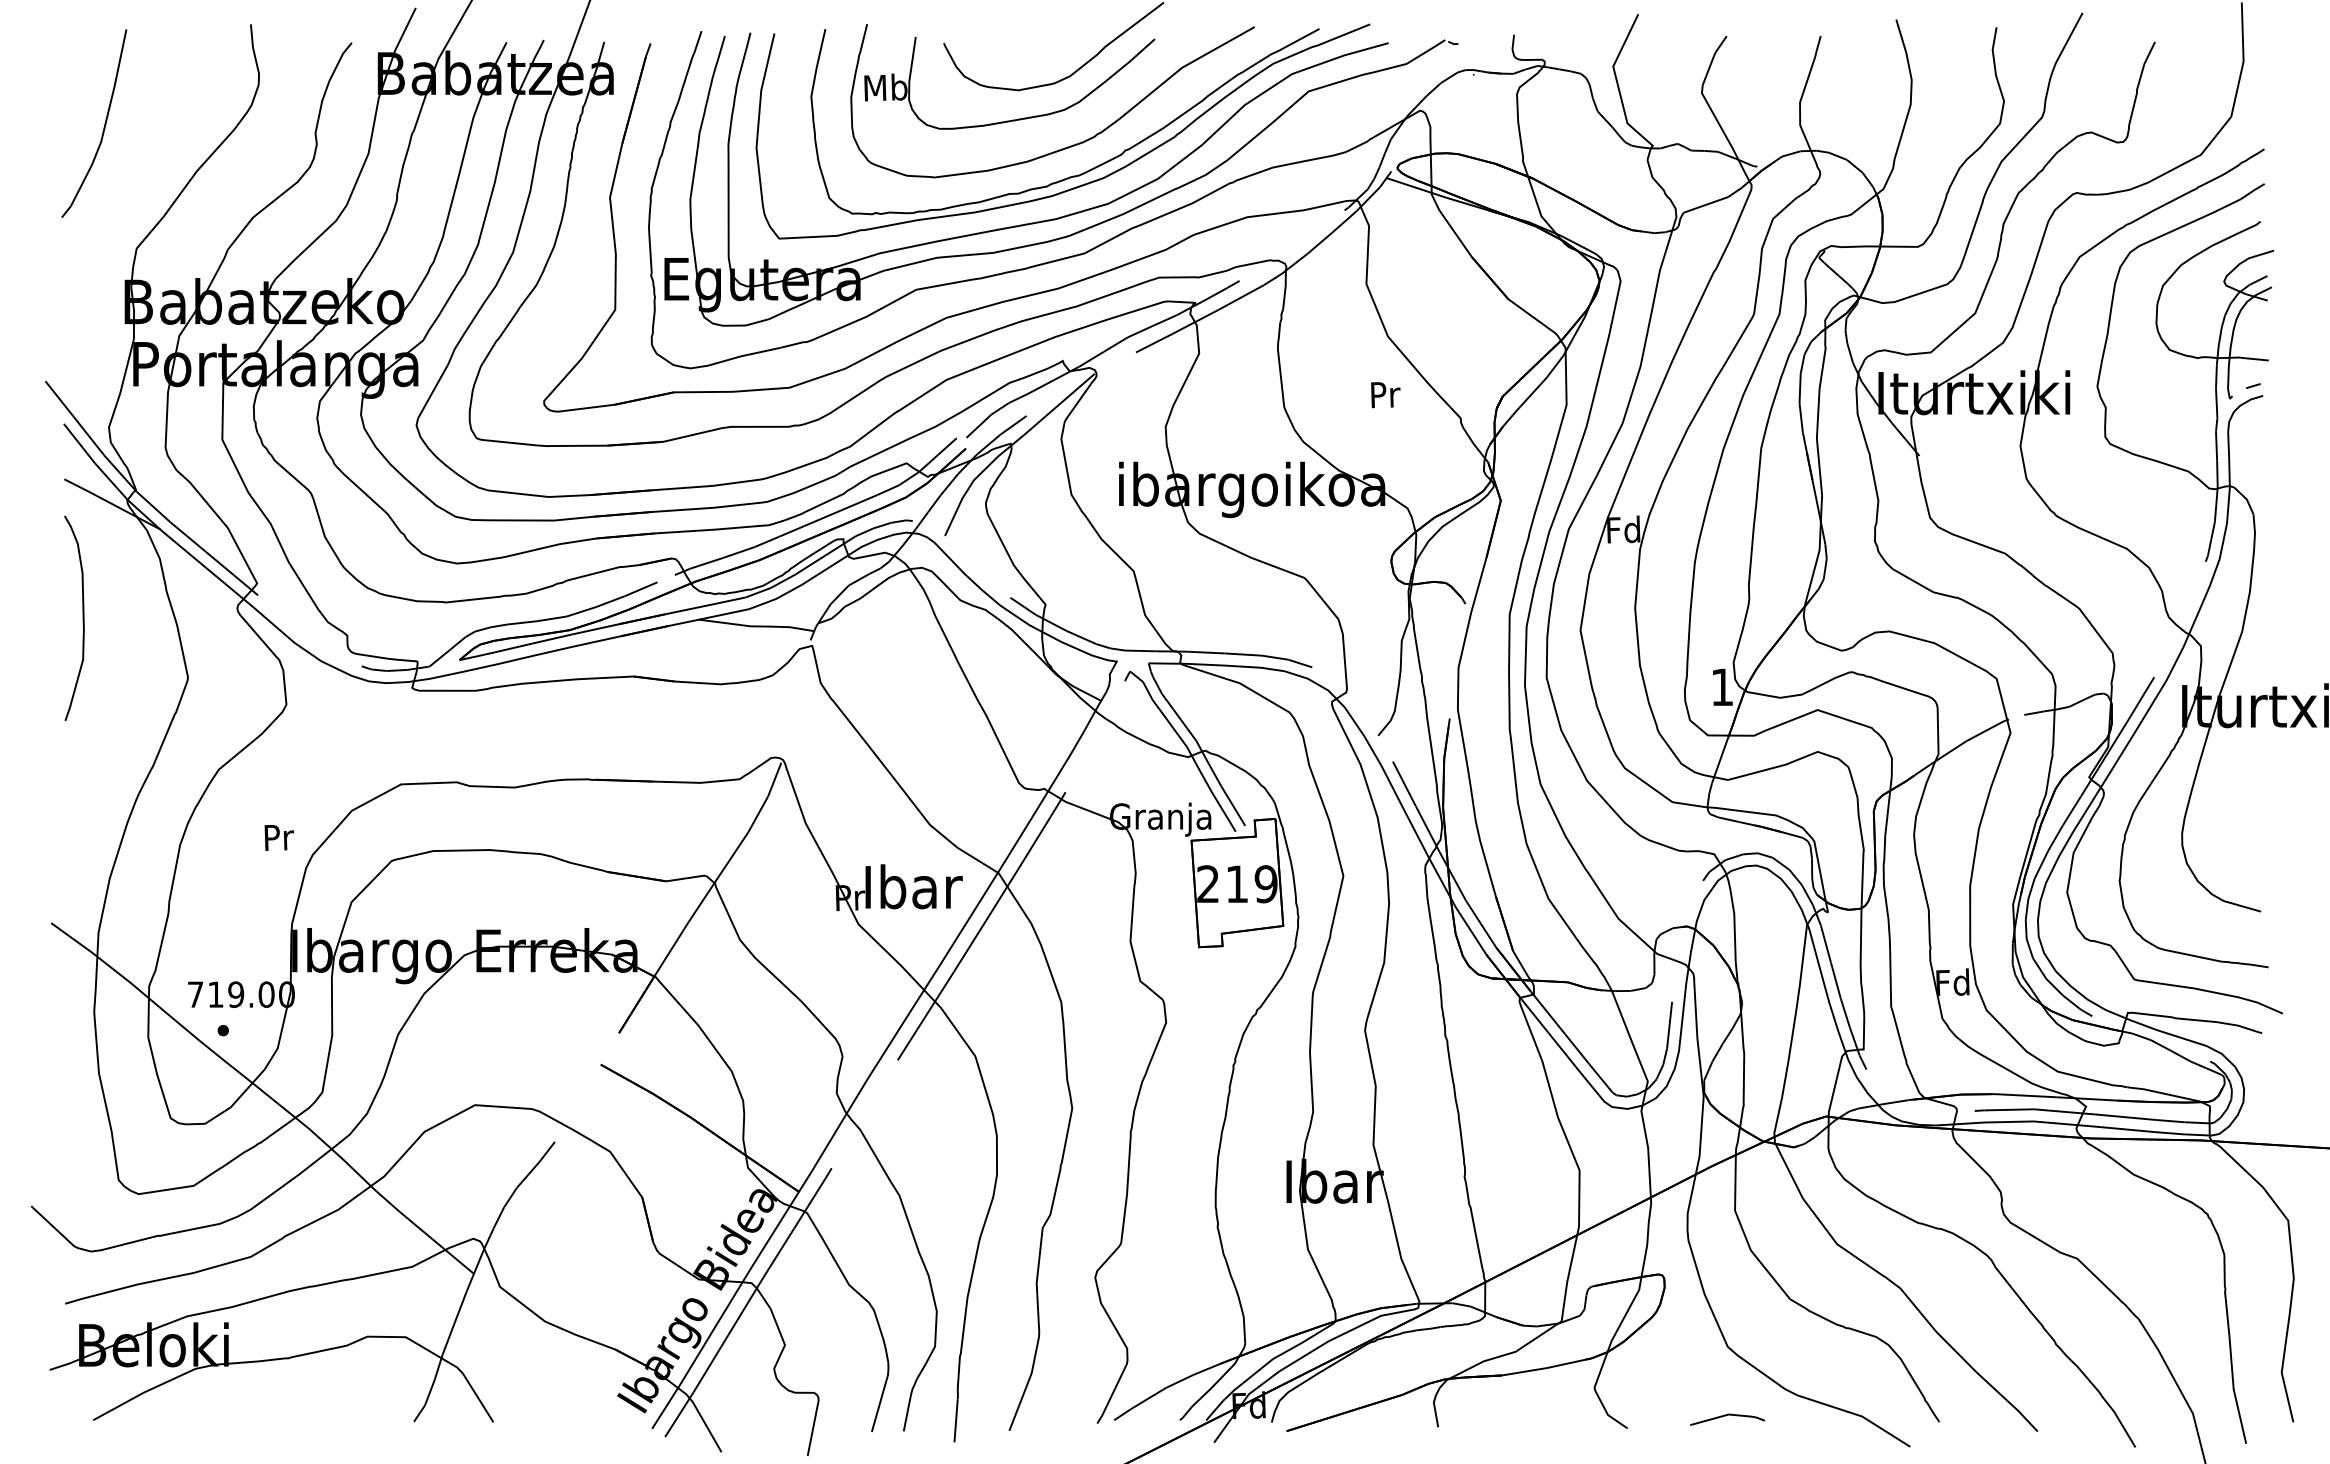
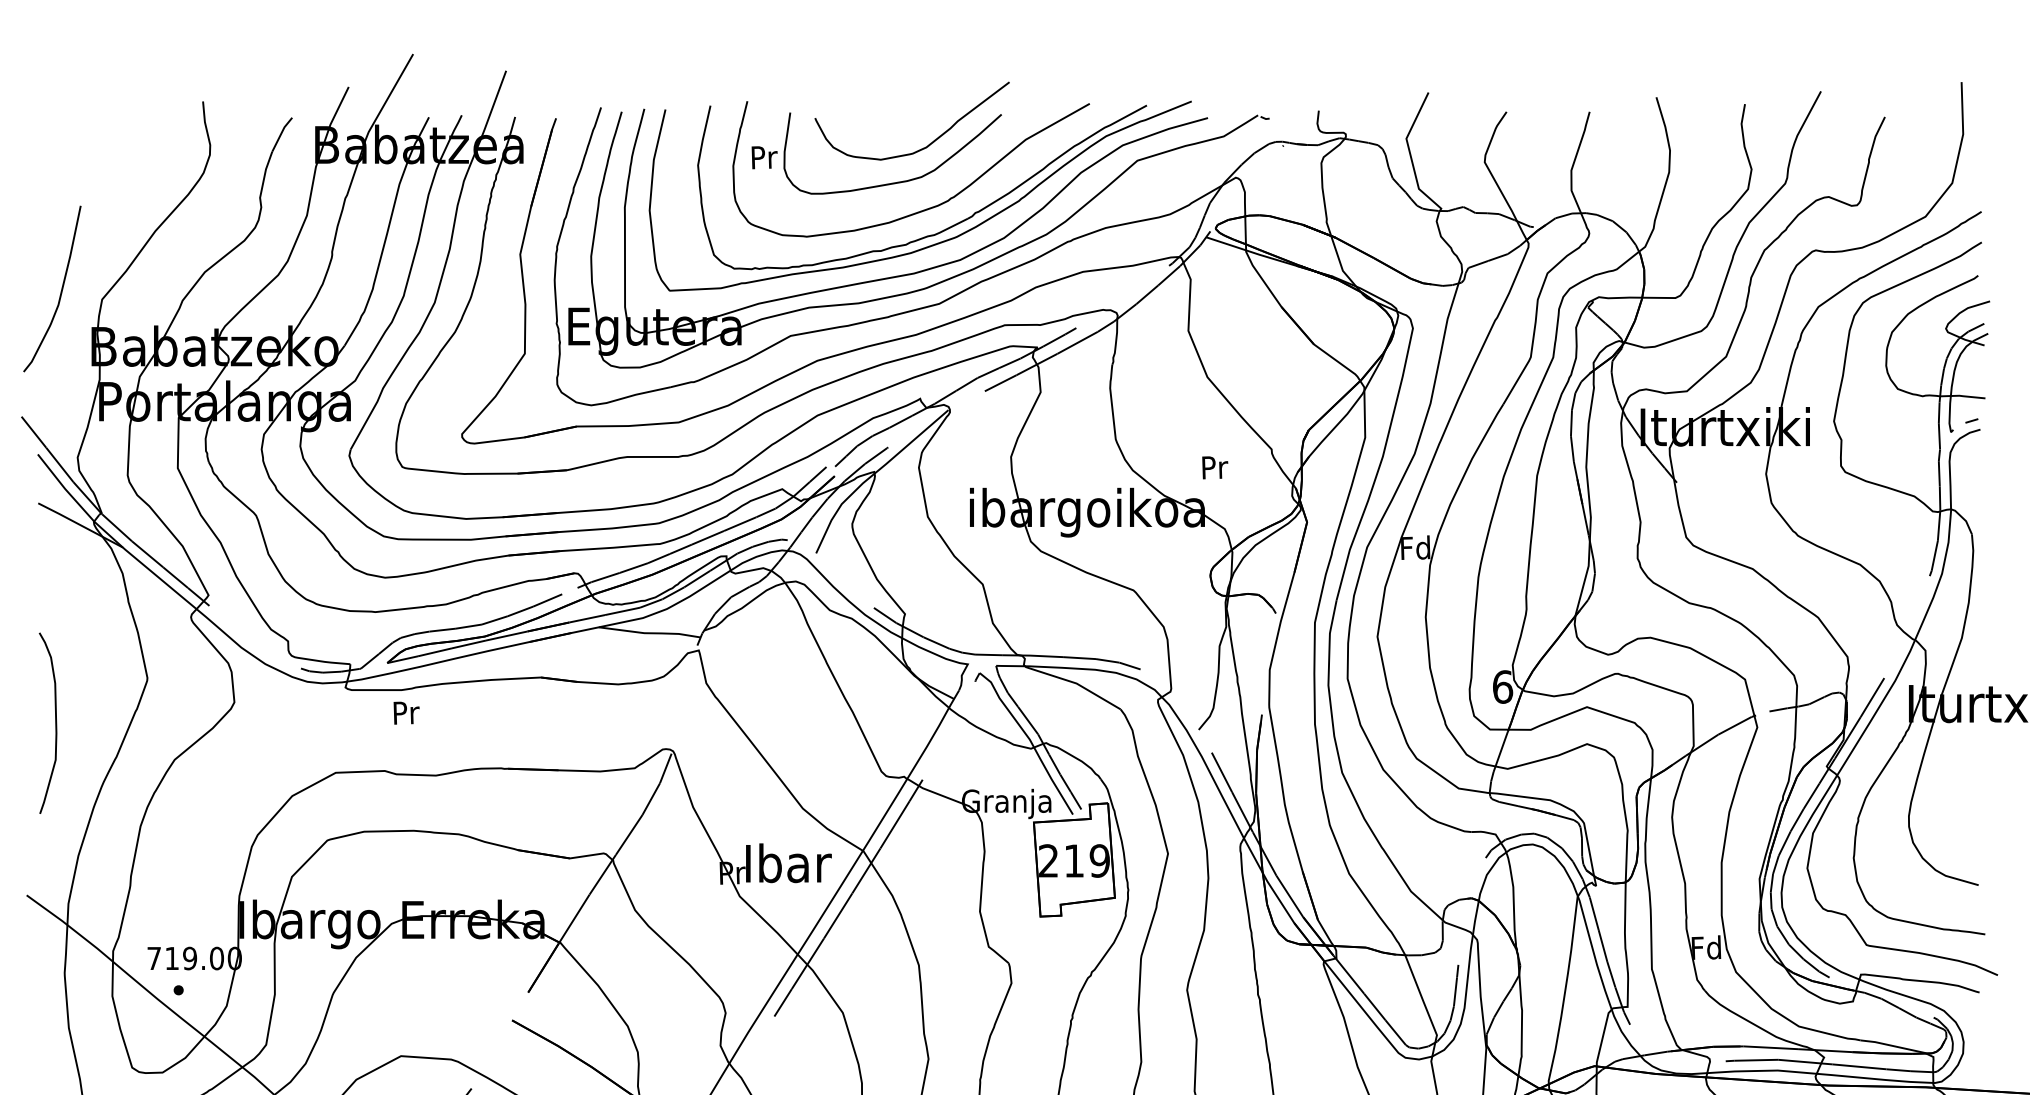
text: (885, 87) -> (763, 157), Mb -> Pr
curve: (103, 127) -> (60, 292), moved
text: (1385, 395) -> (1214, 468), moved
curve: (82, 617) -> (55, 722), moved
text: (1722, 687) -> (1502, 687), 1 -> 6
text: (278, 837) -> (405, 712), moved

